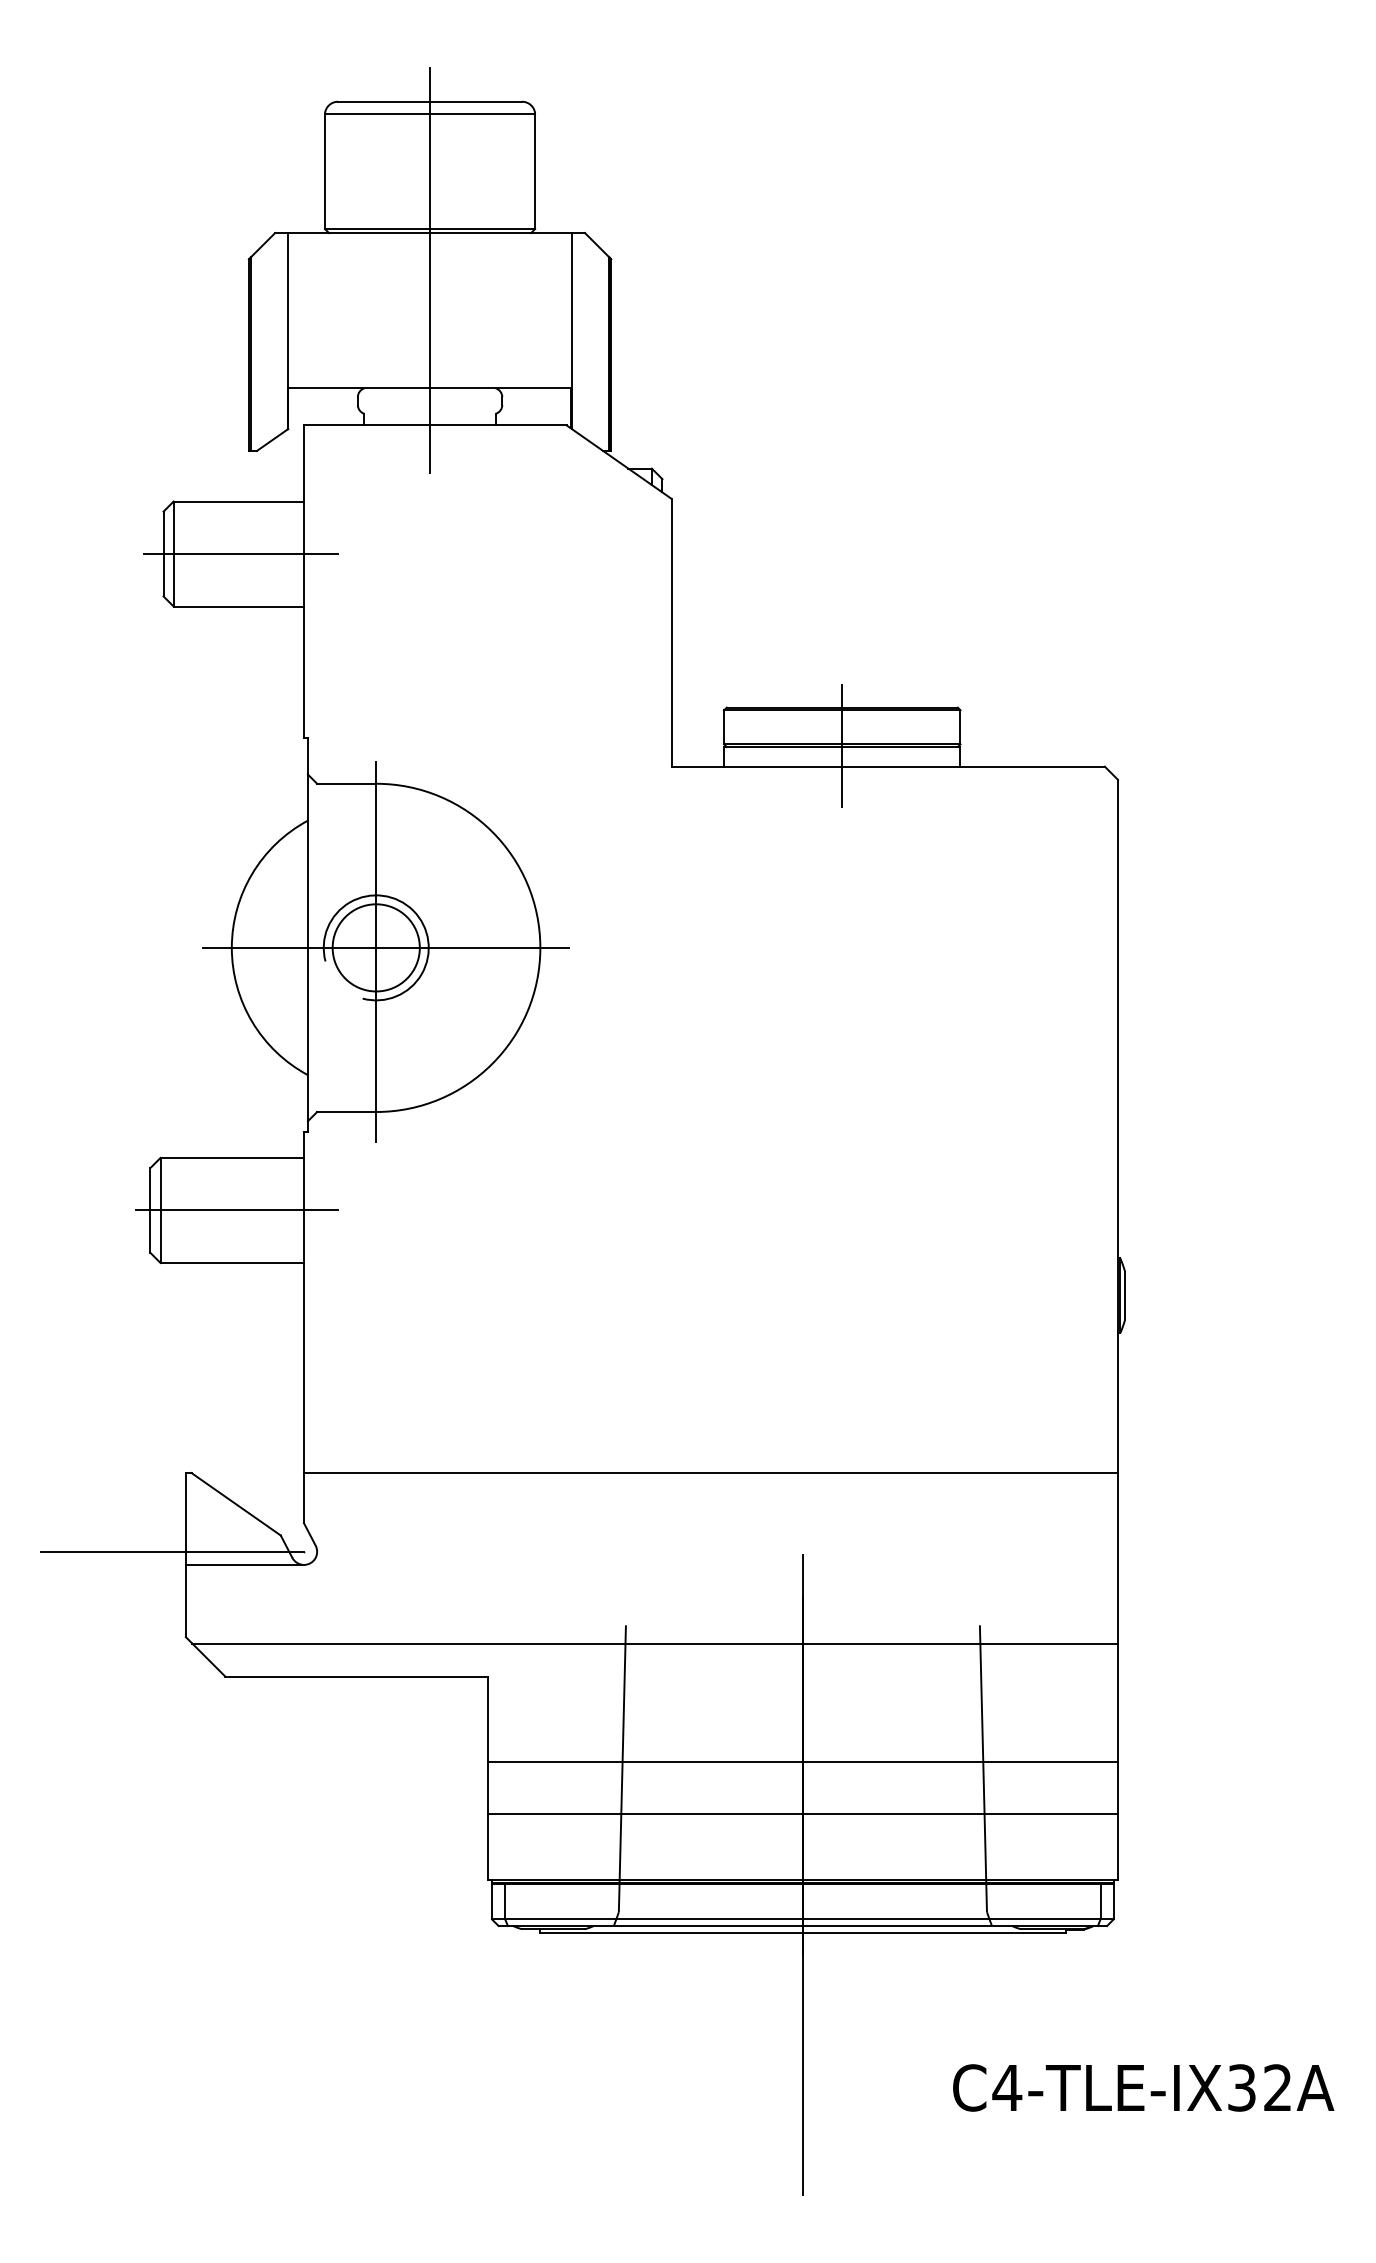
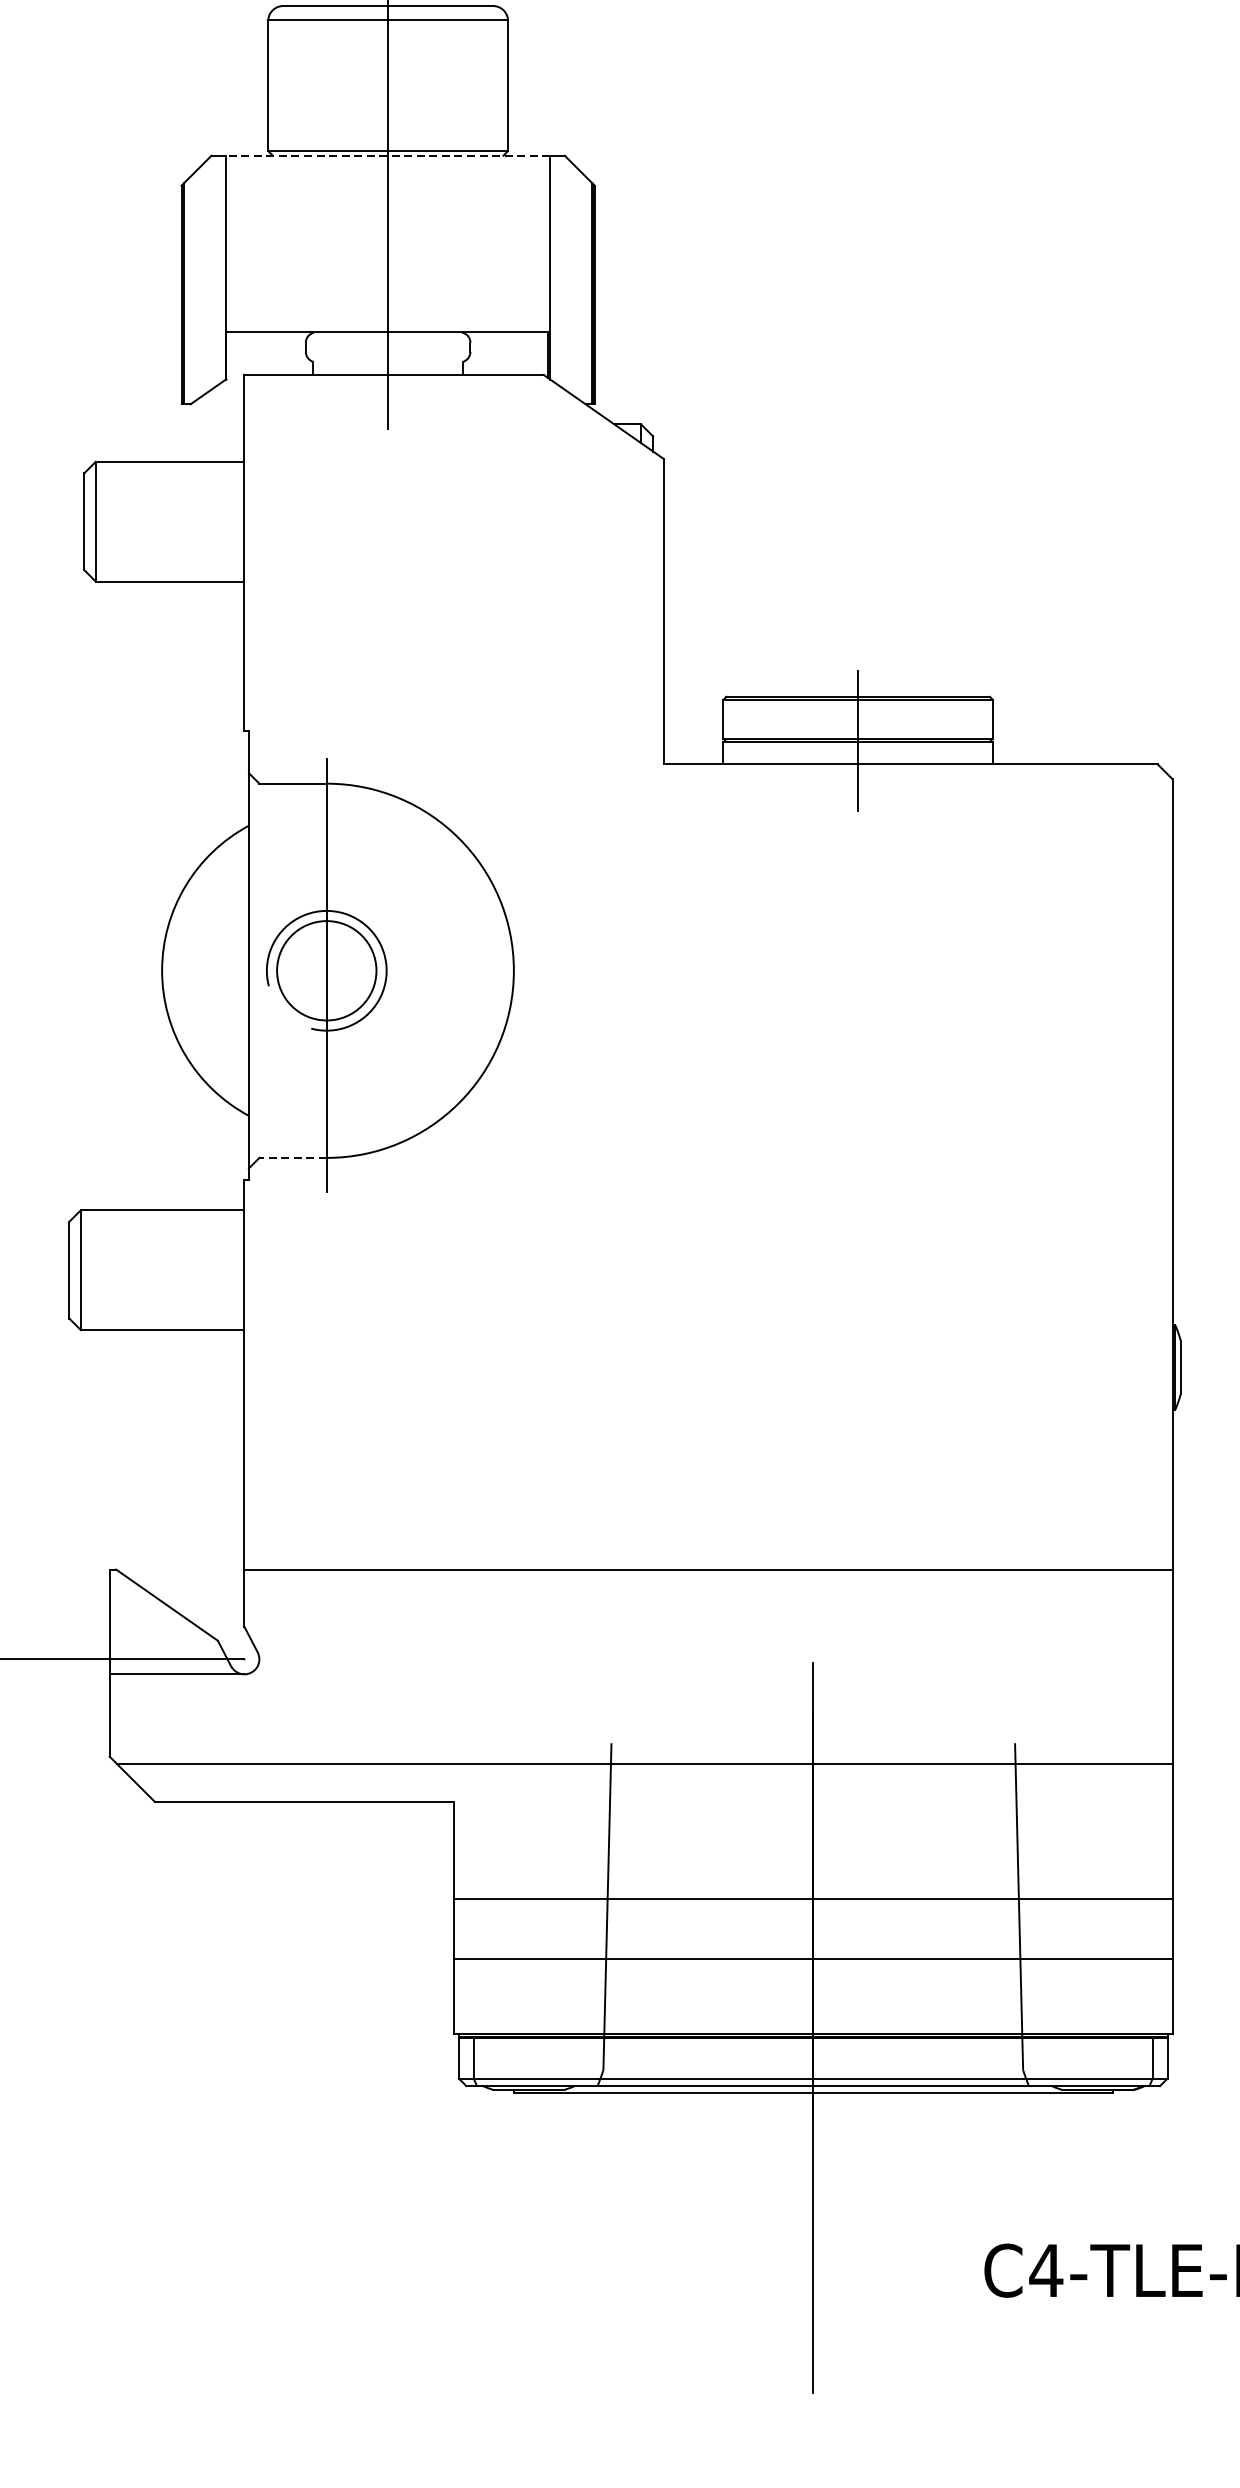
line: (429, 233) -> (387, 156), solid -> dashed
line: (240, 554) -> (171, 522), removed
line: (385, 947) -> (337, 970), removed
line: (346, 1112) -> (292, 1158), solid -> dashed
line: (236, 1210) -> (167, 1270), removed

